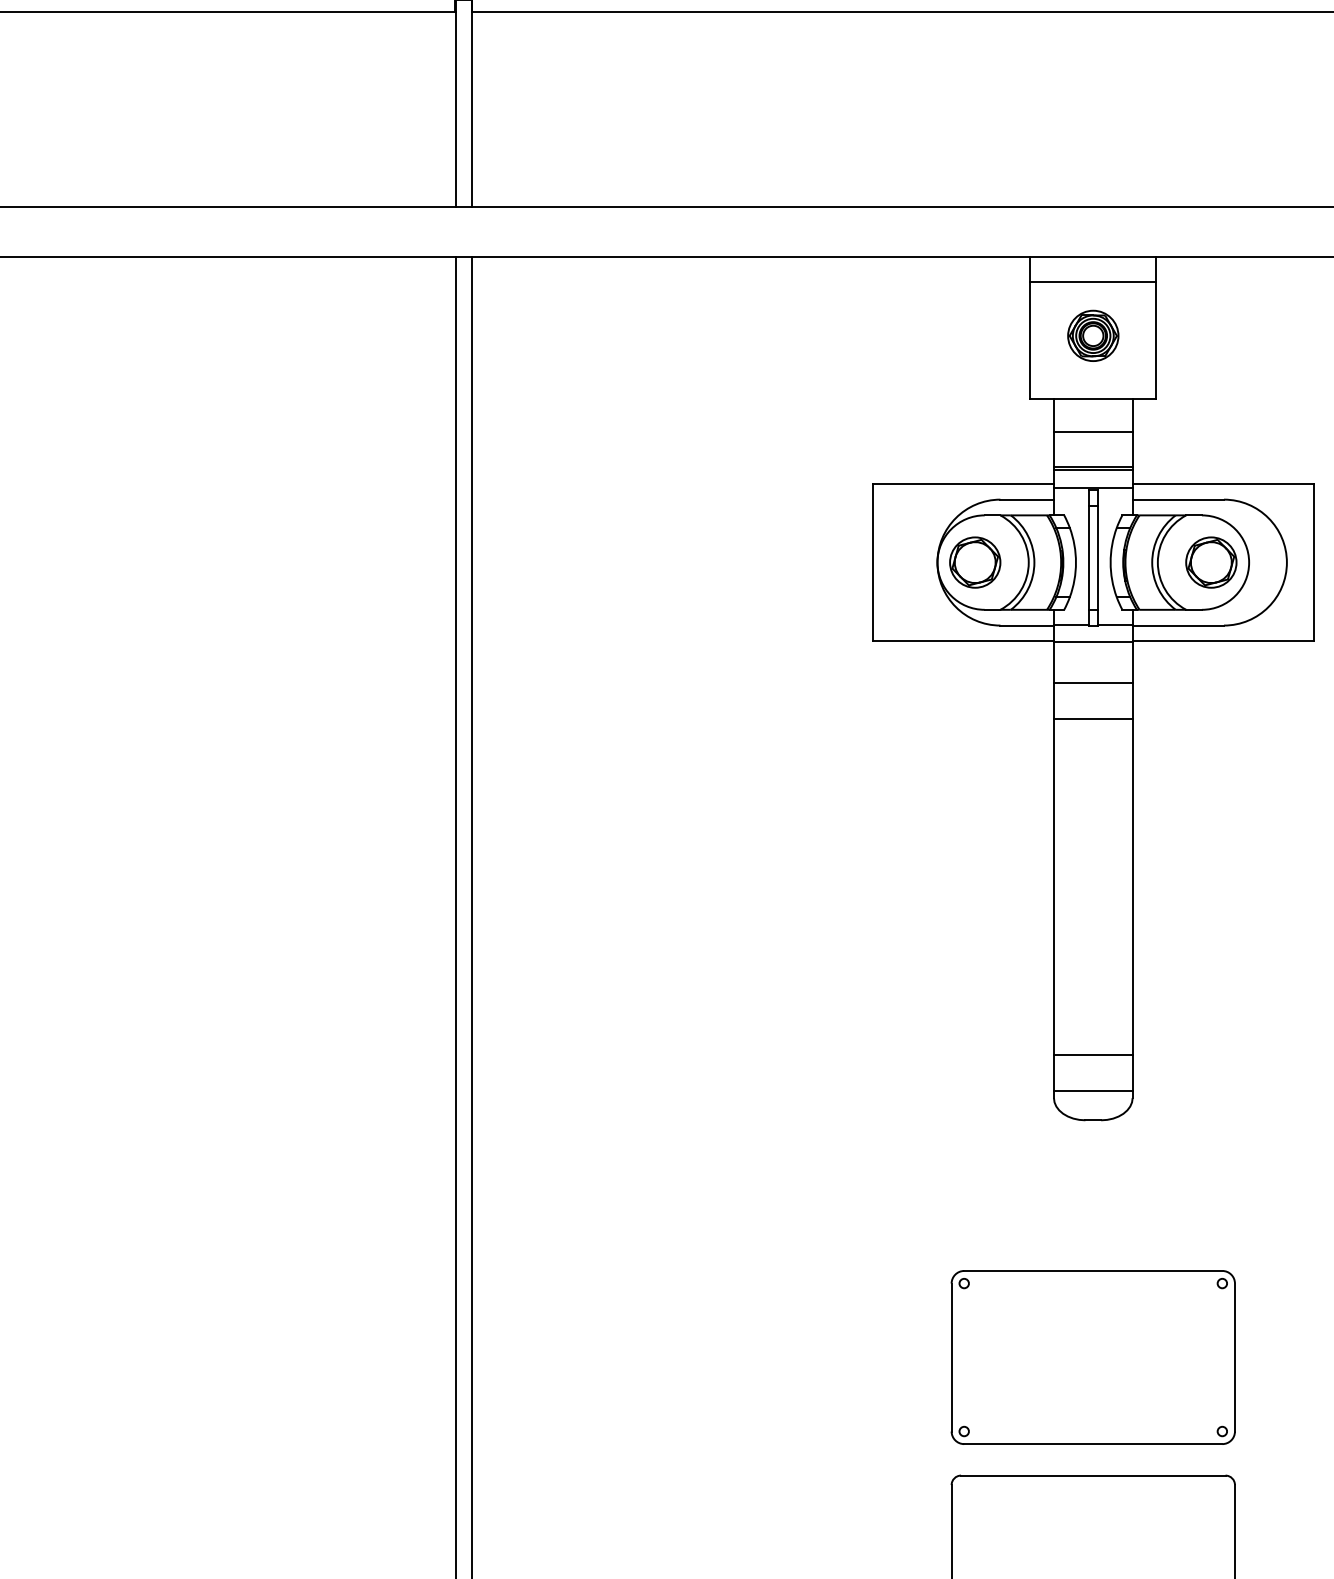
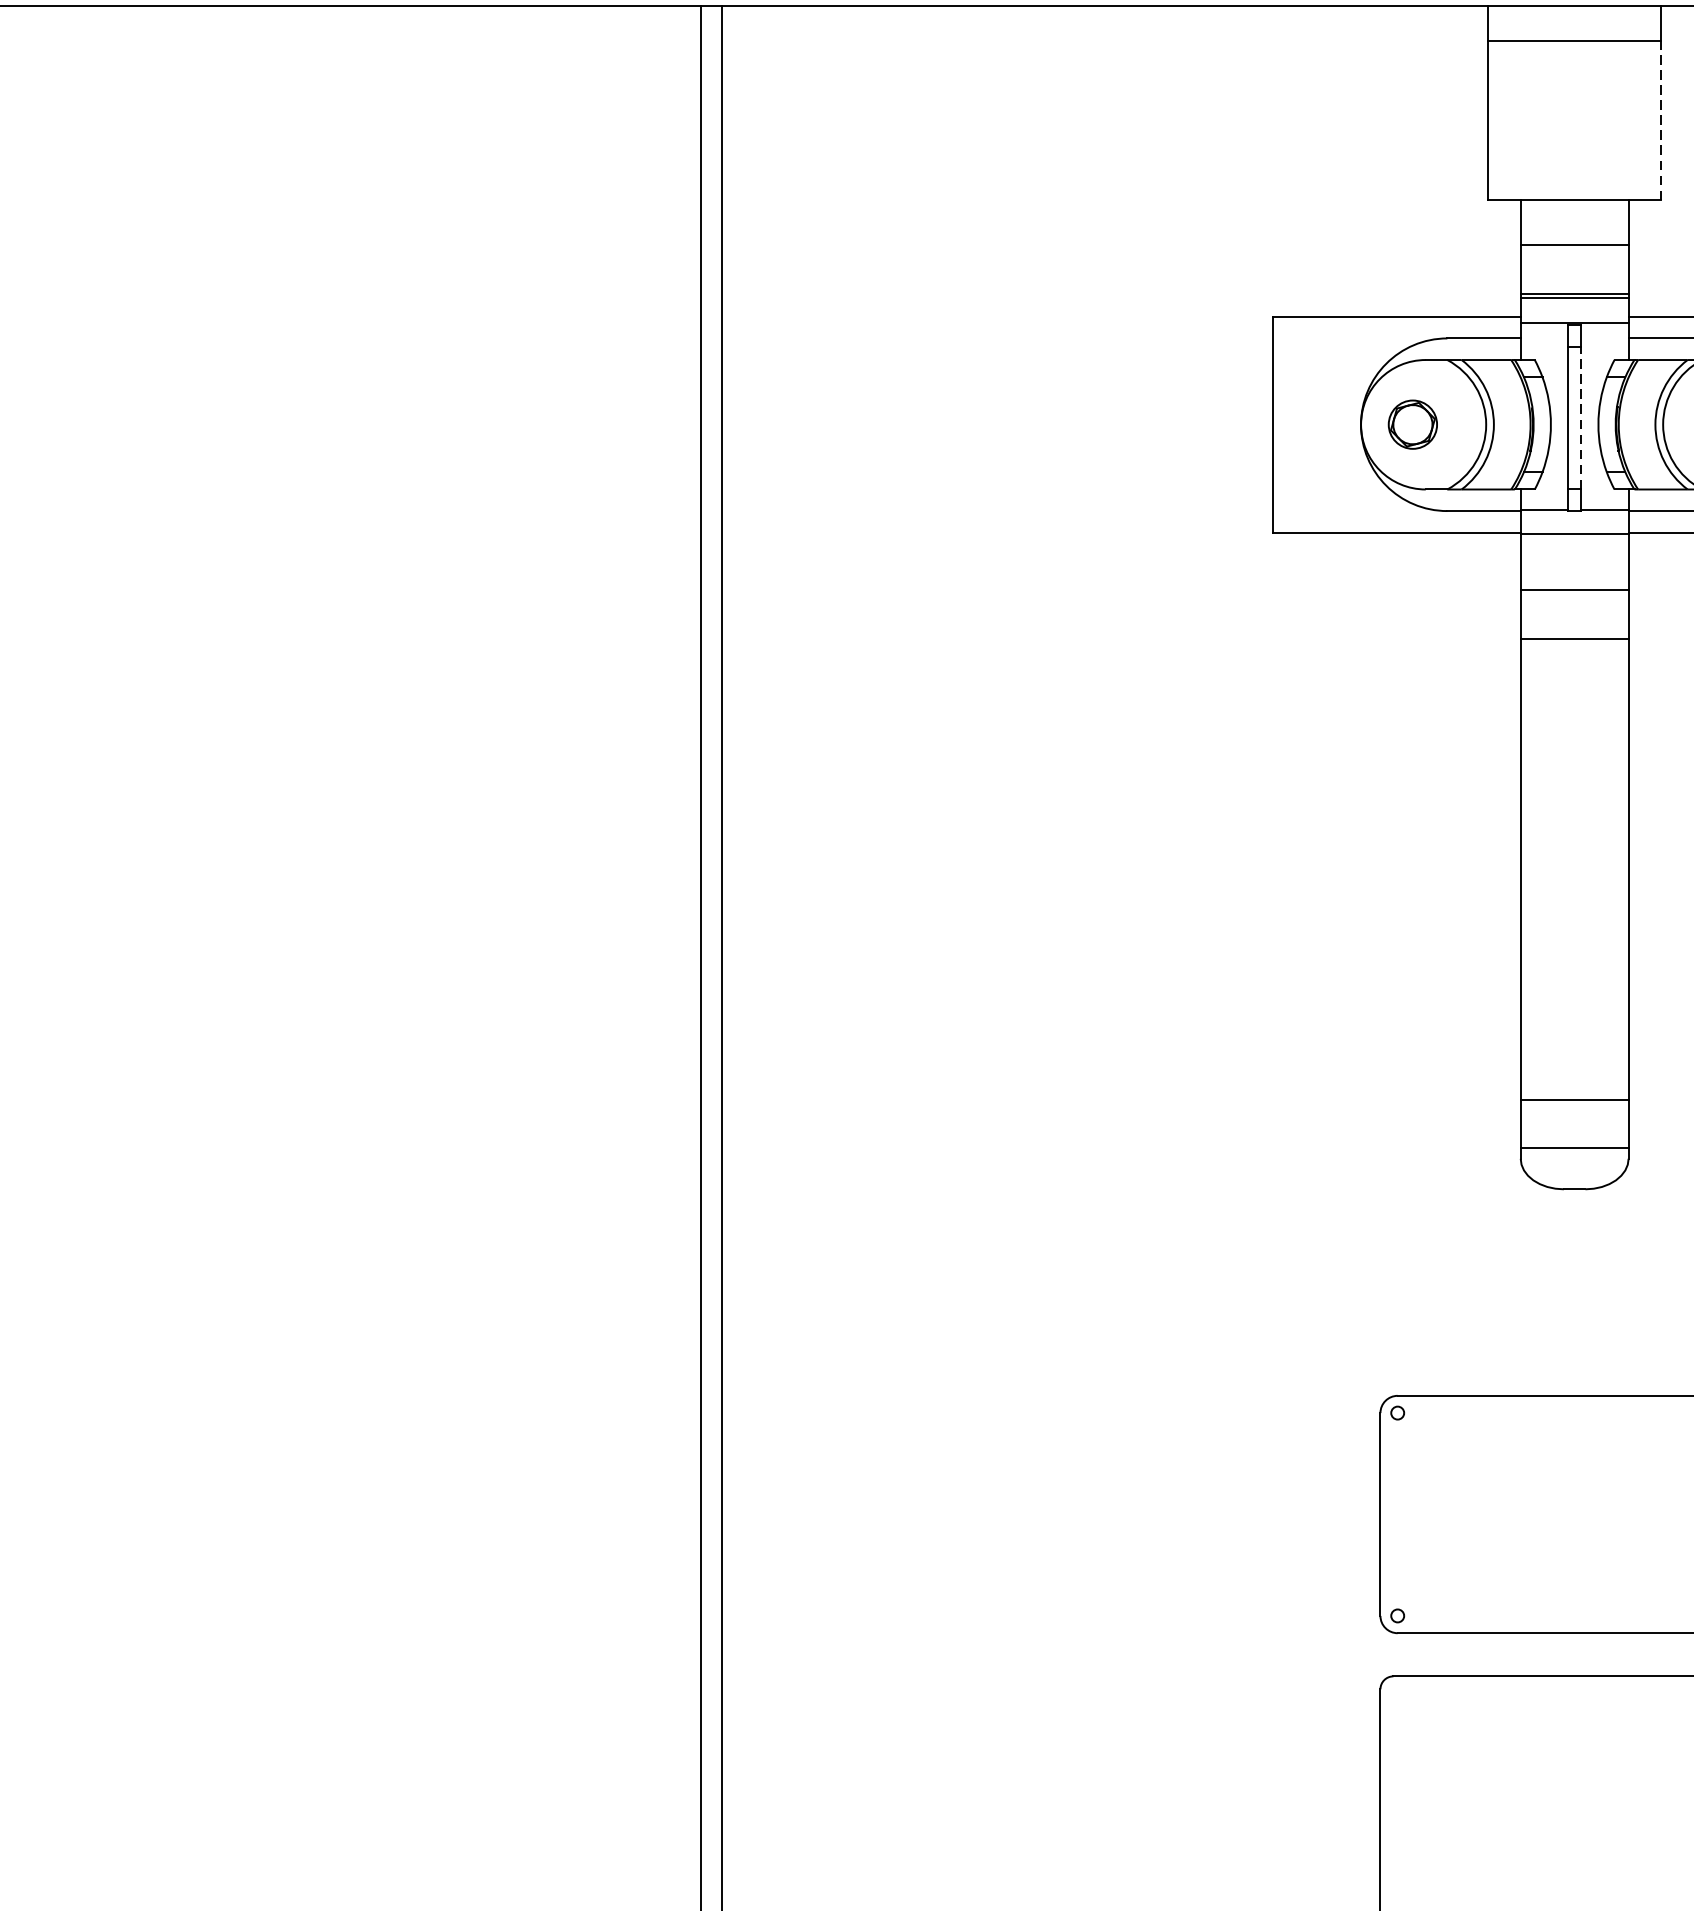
part: (1093, 335) -> (1574, 113), removed
line: (1156, 340) -> (1661, 120), solid -> dashed
line: (1098, 557) -> (1581, 417), solid -> dashed
part: (975, 562) -> (1413, 424), size x0.7

